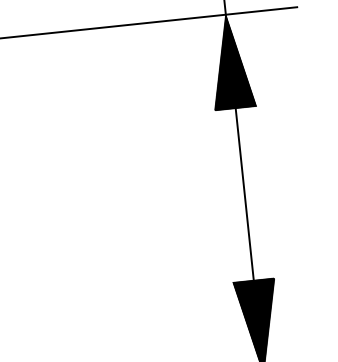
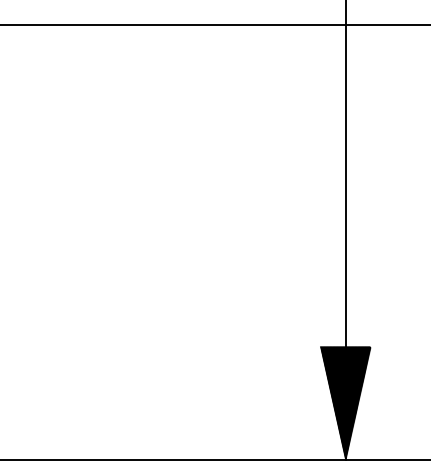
hatch: (230, 61) -> (345, 81), removed

